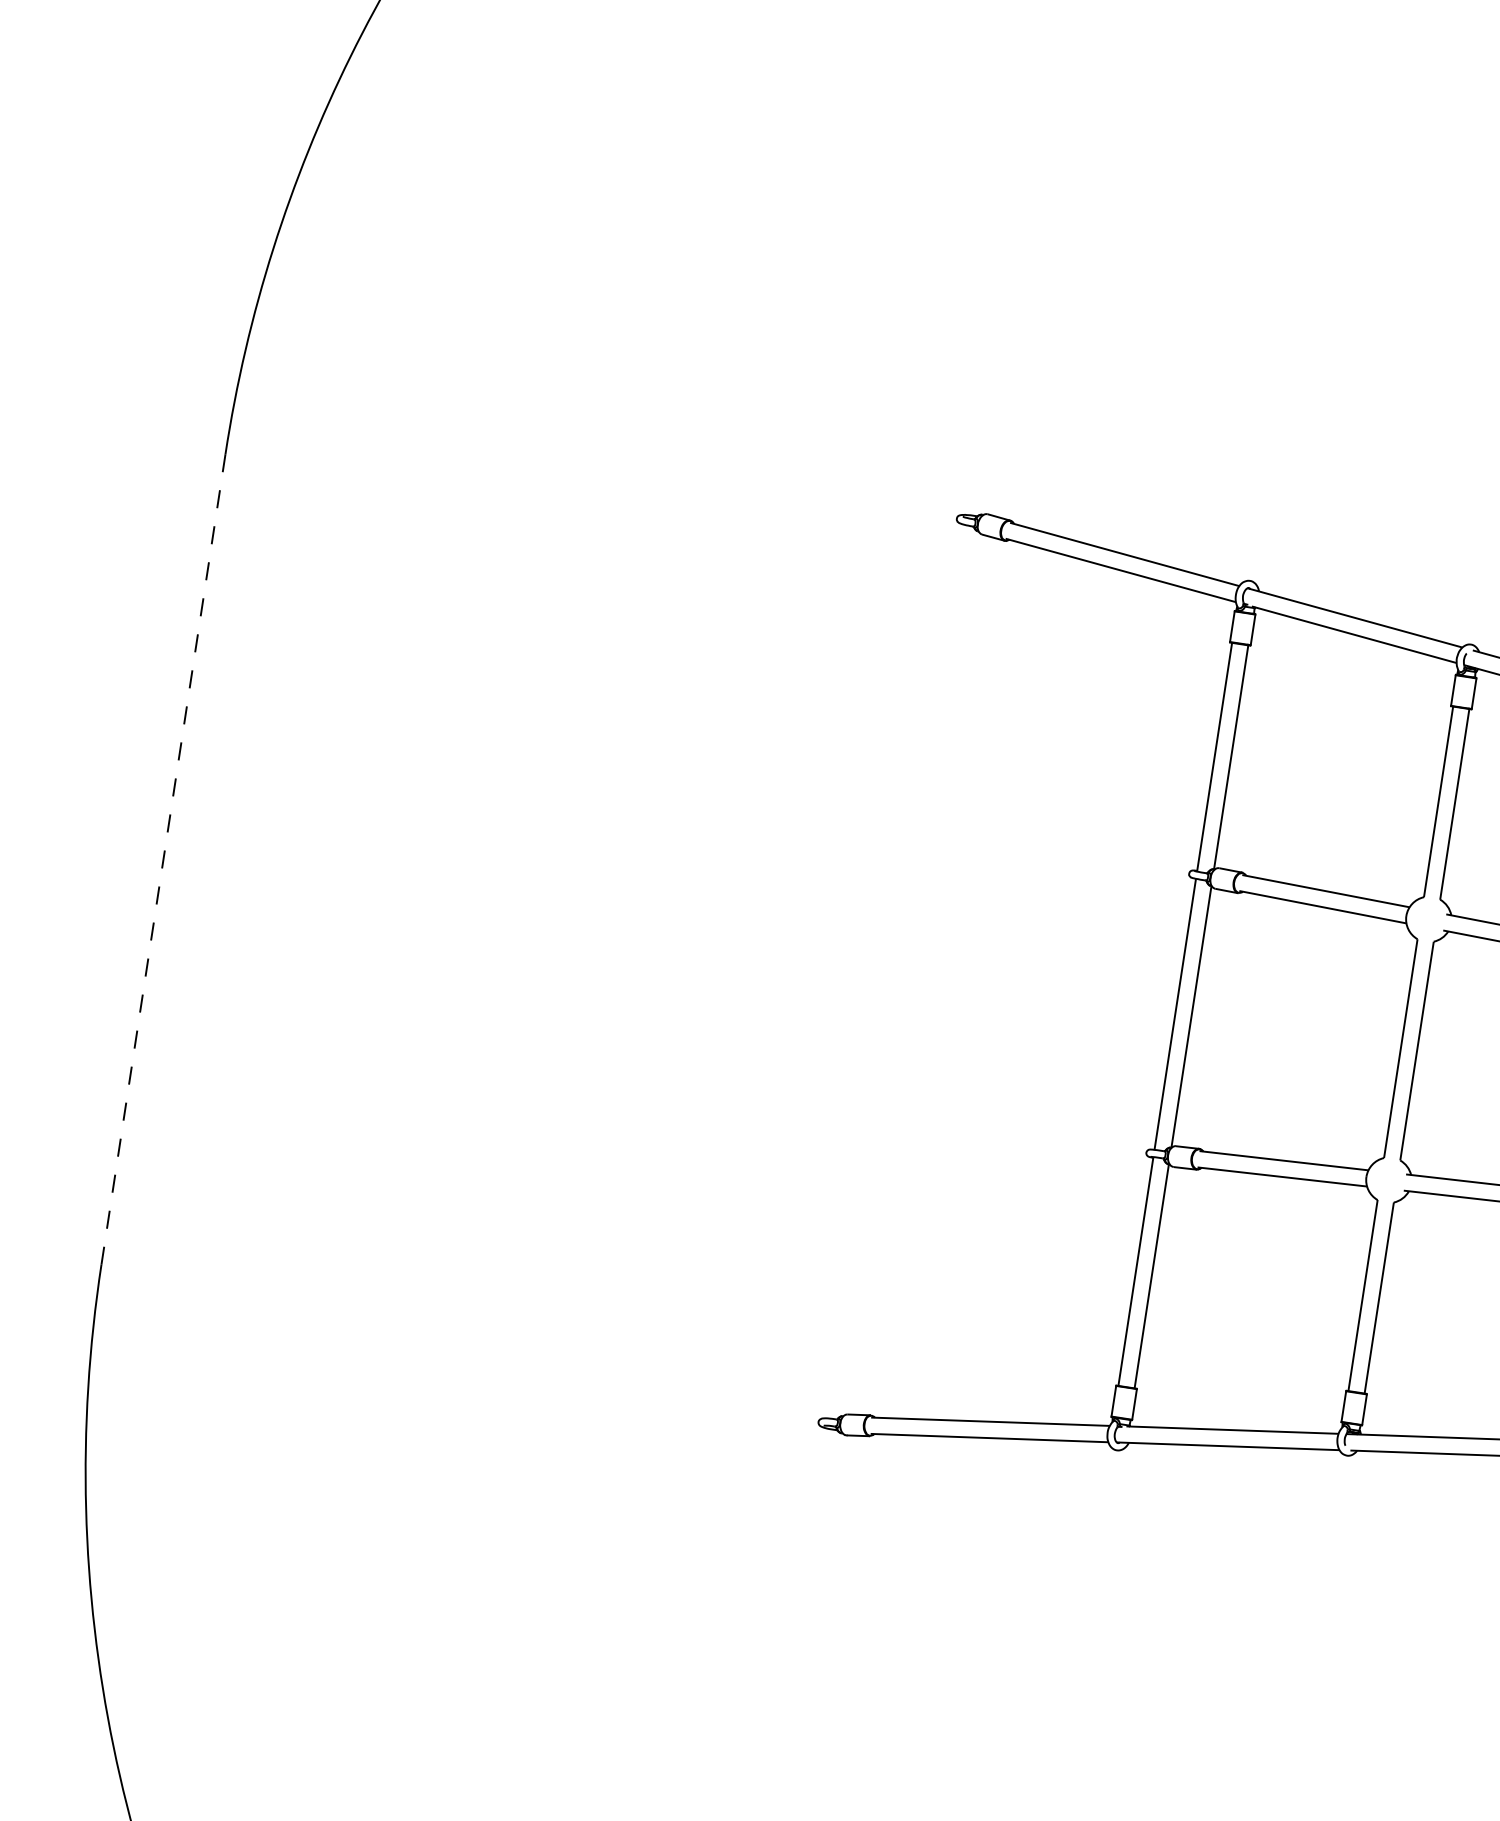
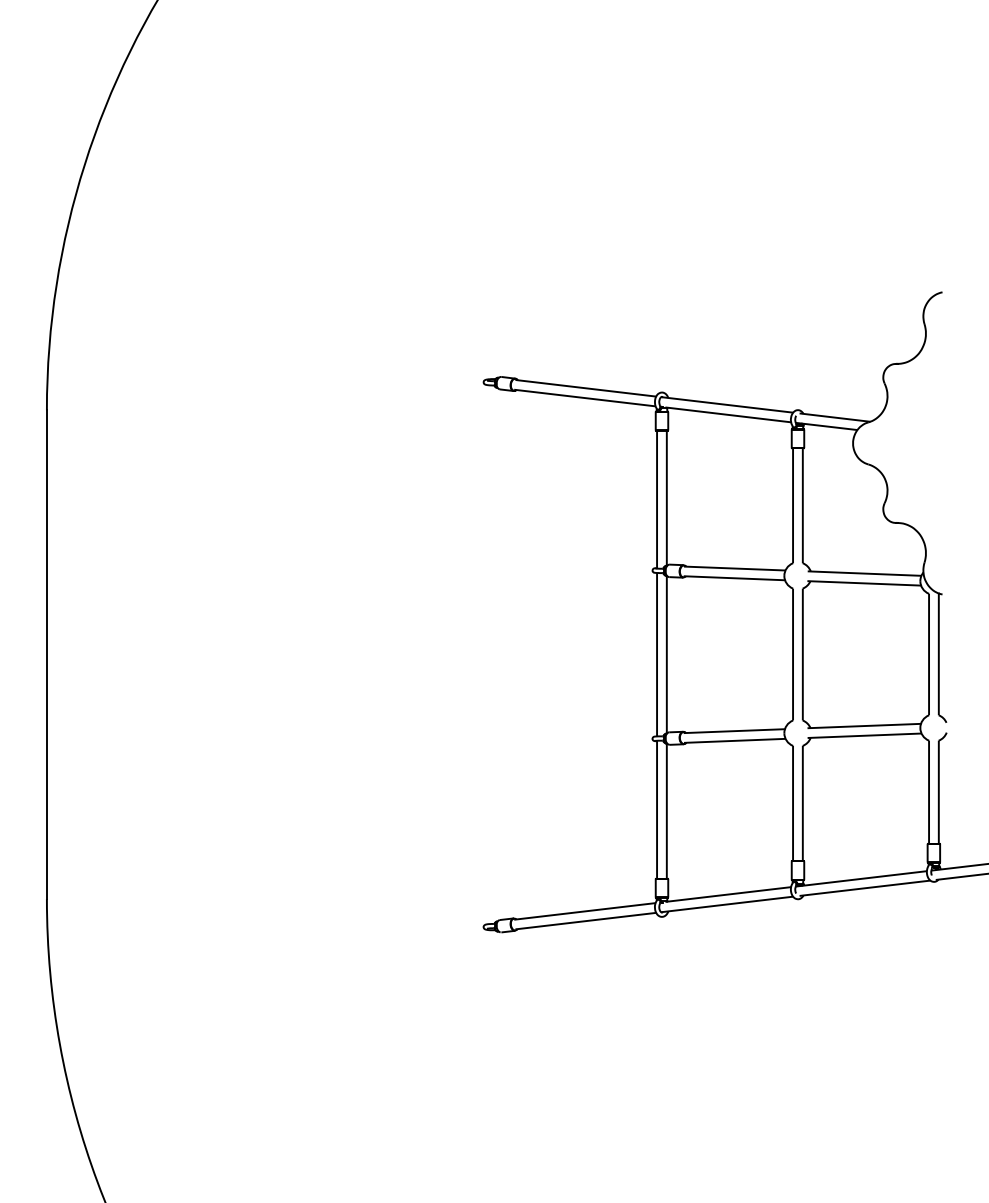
line: (162, 859) -> (46, 654), dashed -> solid

